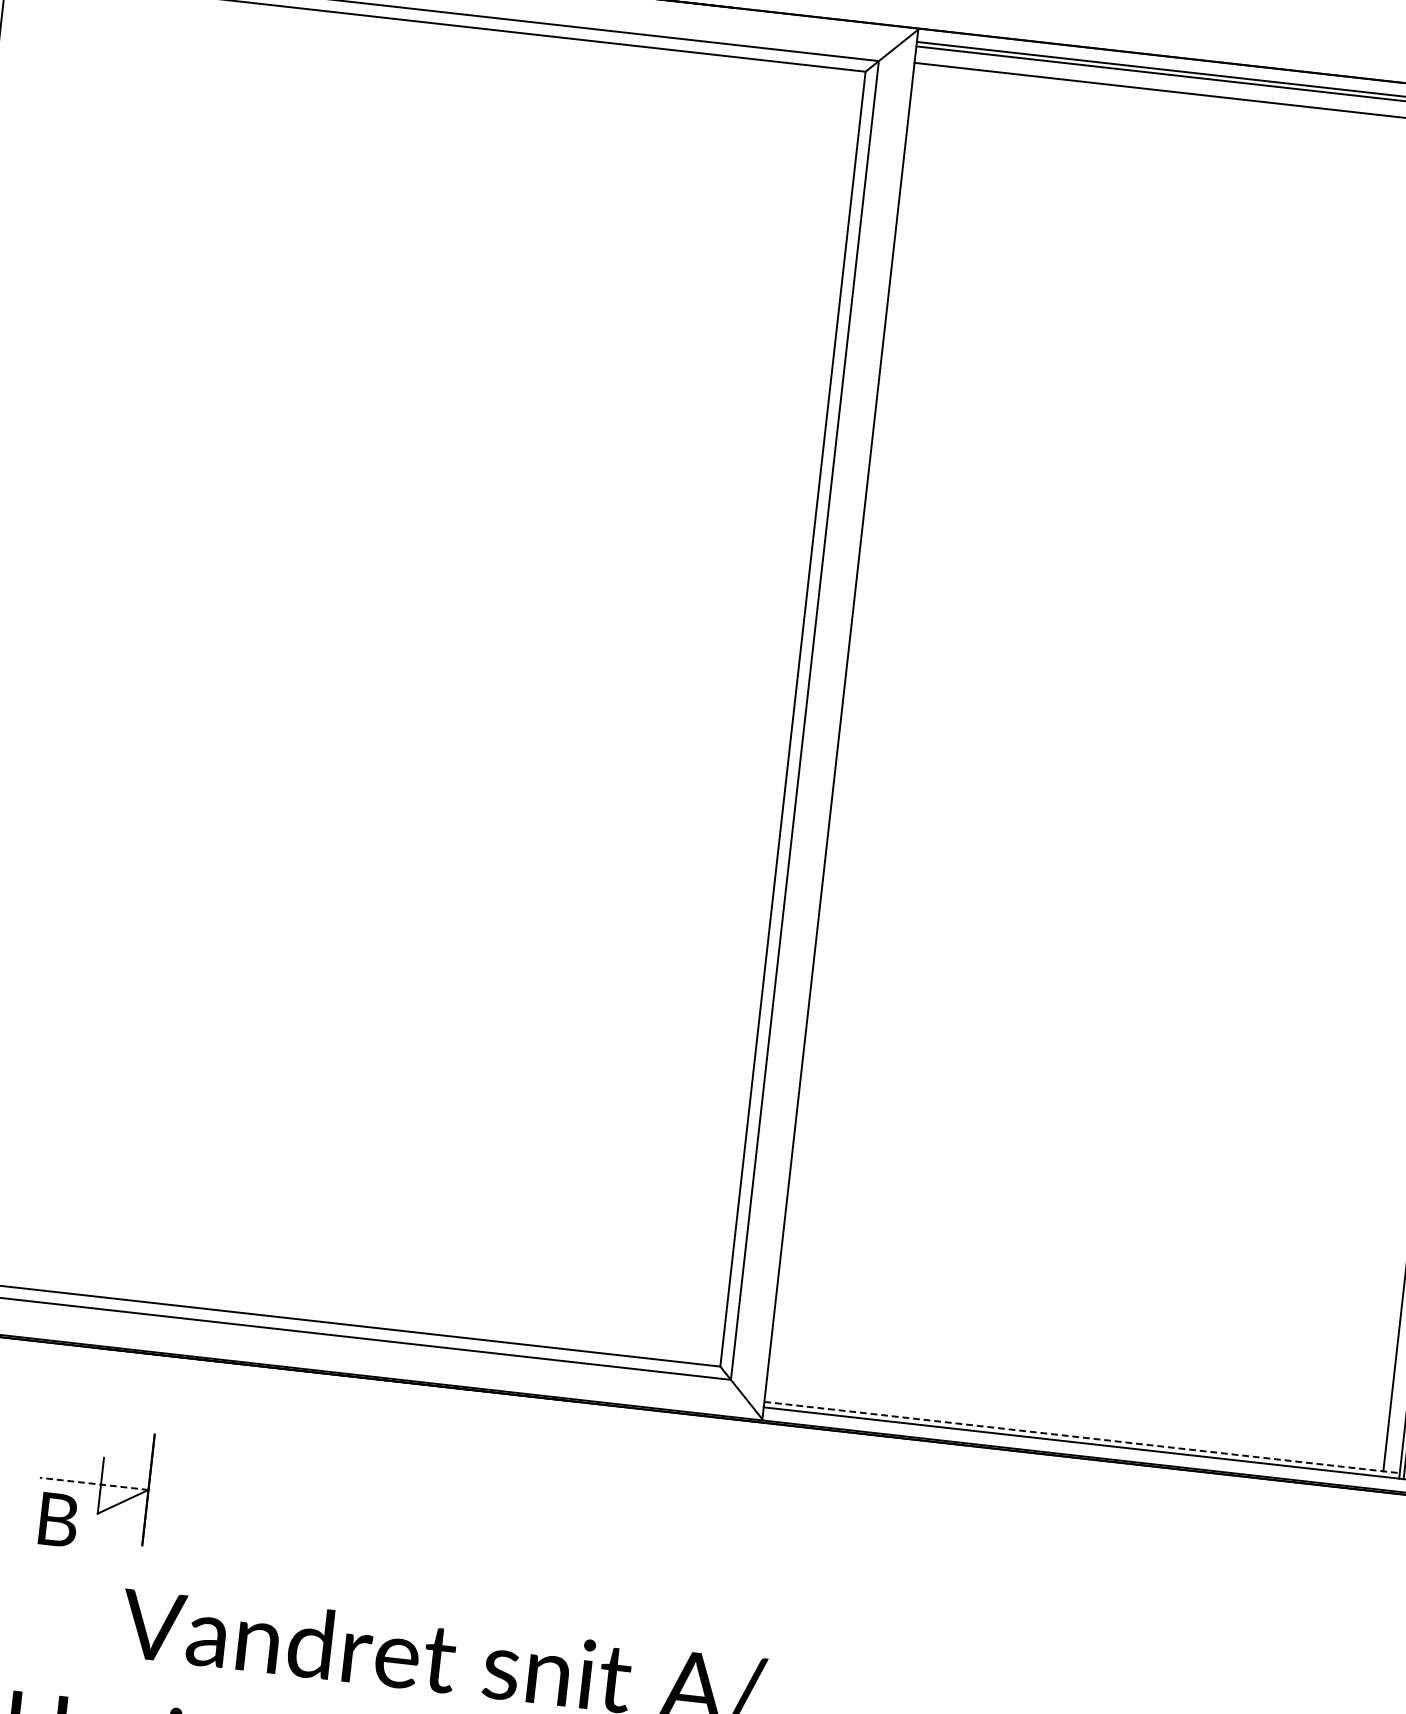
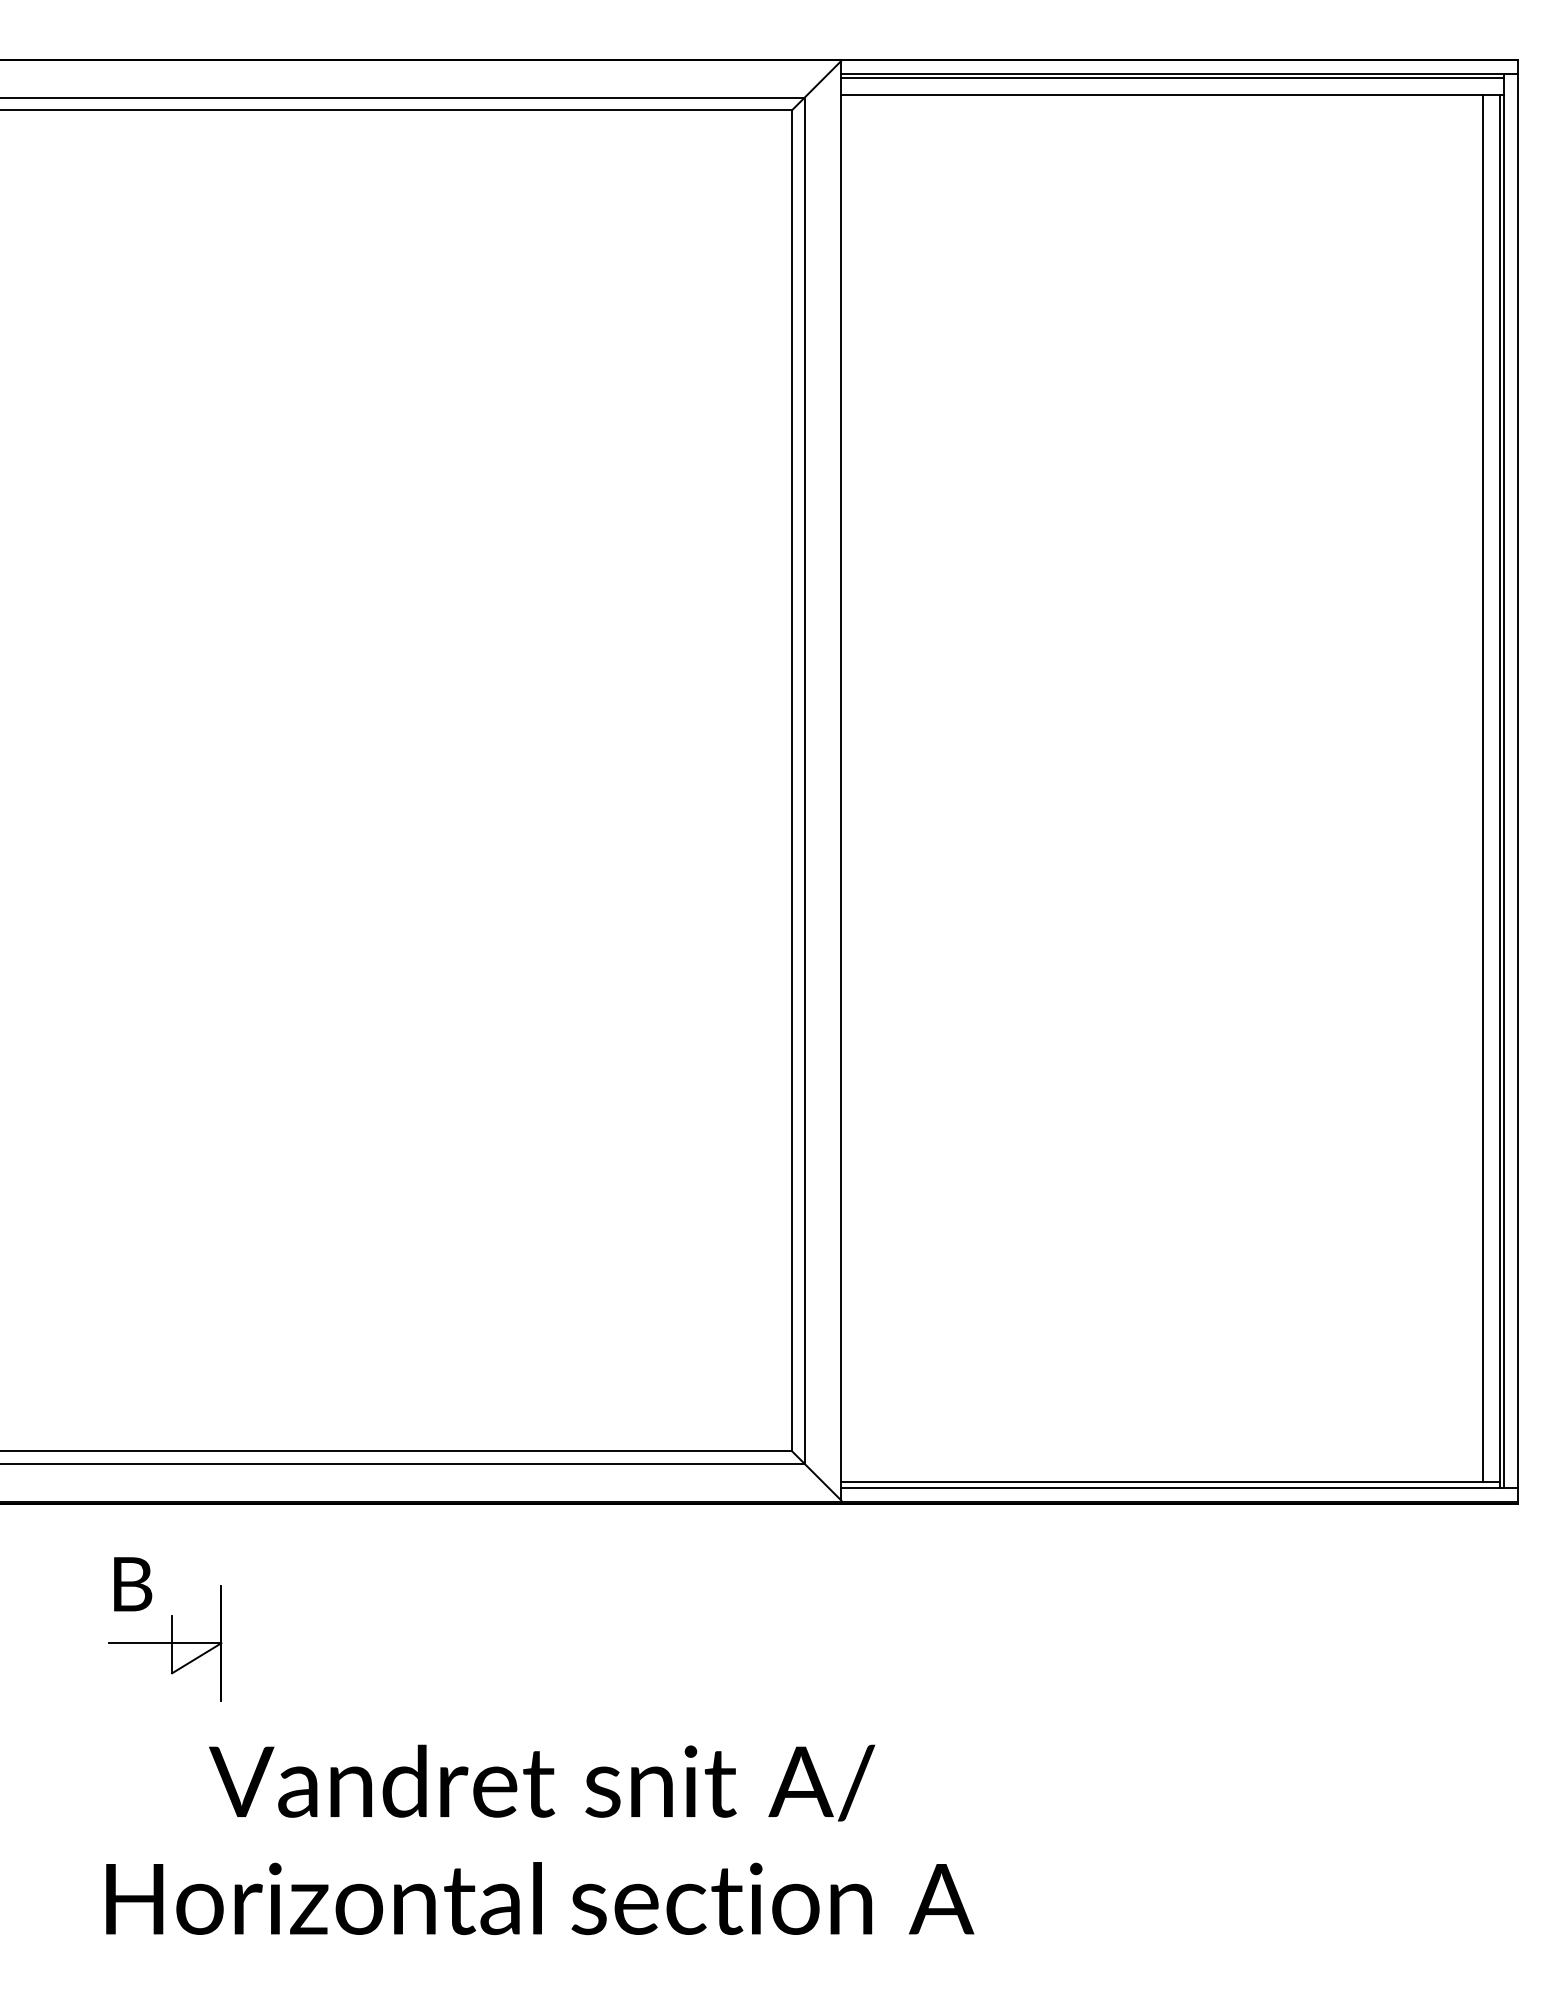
line: (1082, 1437) -> (1170, 1482), dashed -> solid
line: (93, 1484) -> (164, 1643), dashed -> solid
text: (59, 1520) -> (133, 1584), moved

